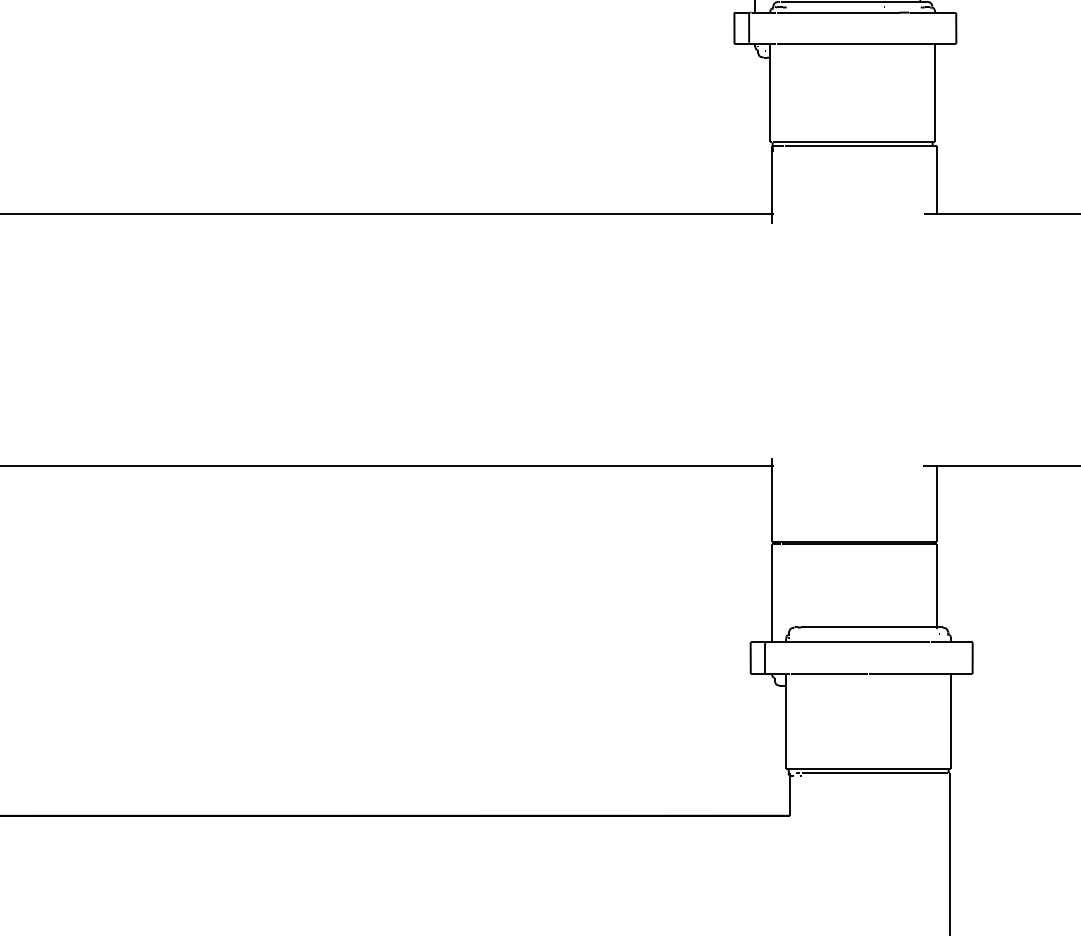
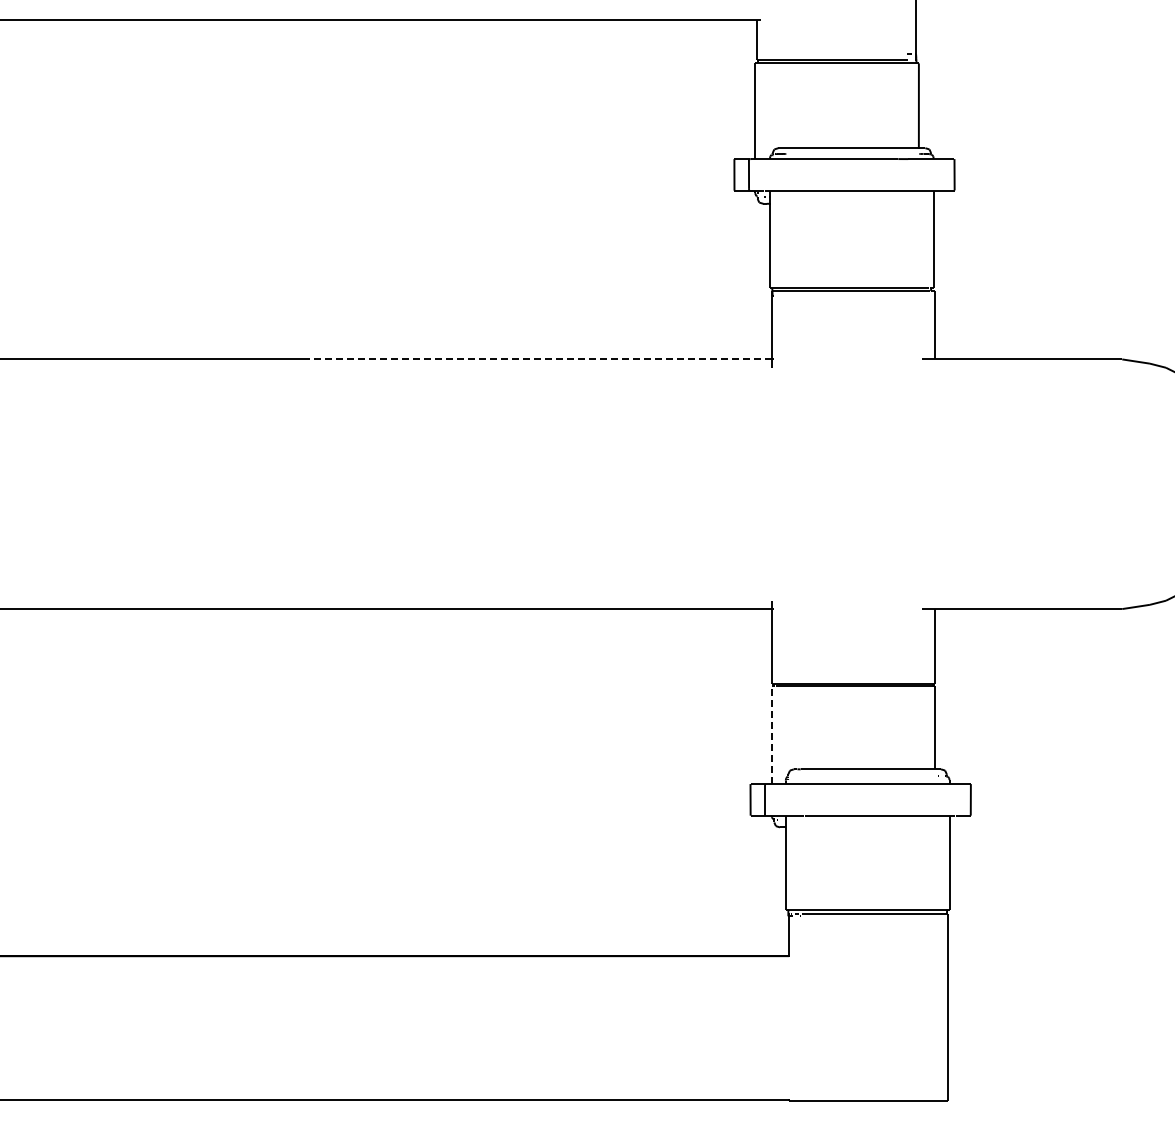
line: (538, 214) -> (539, 359), solid -> dashed
line: (771, 593) -> (771, 735), solid -> dashed

